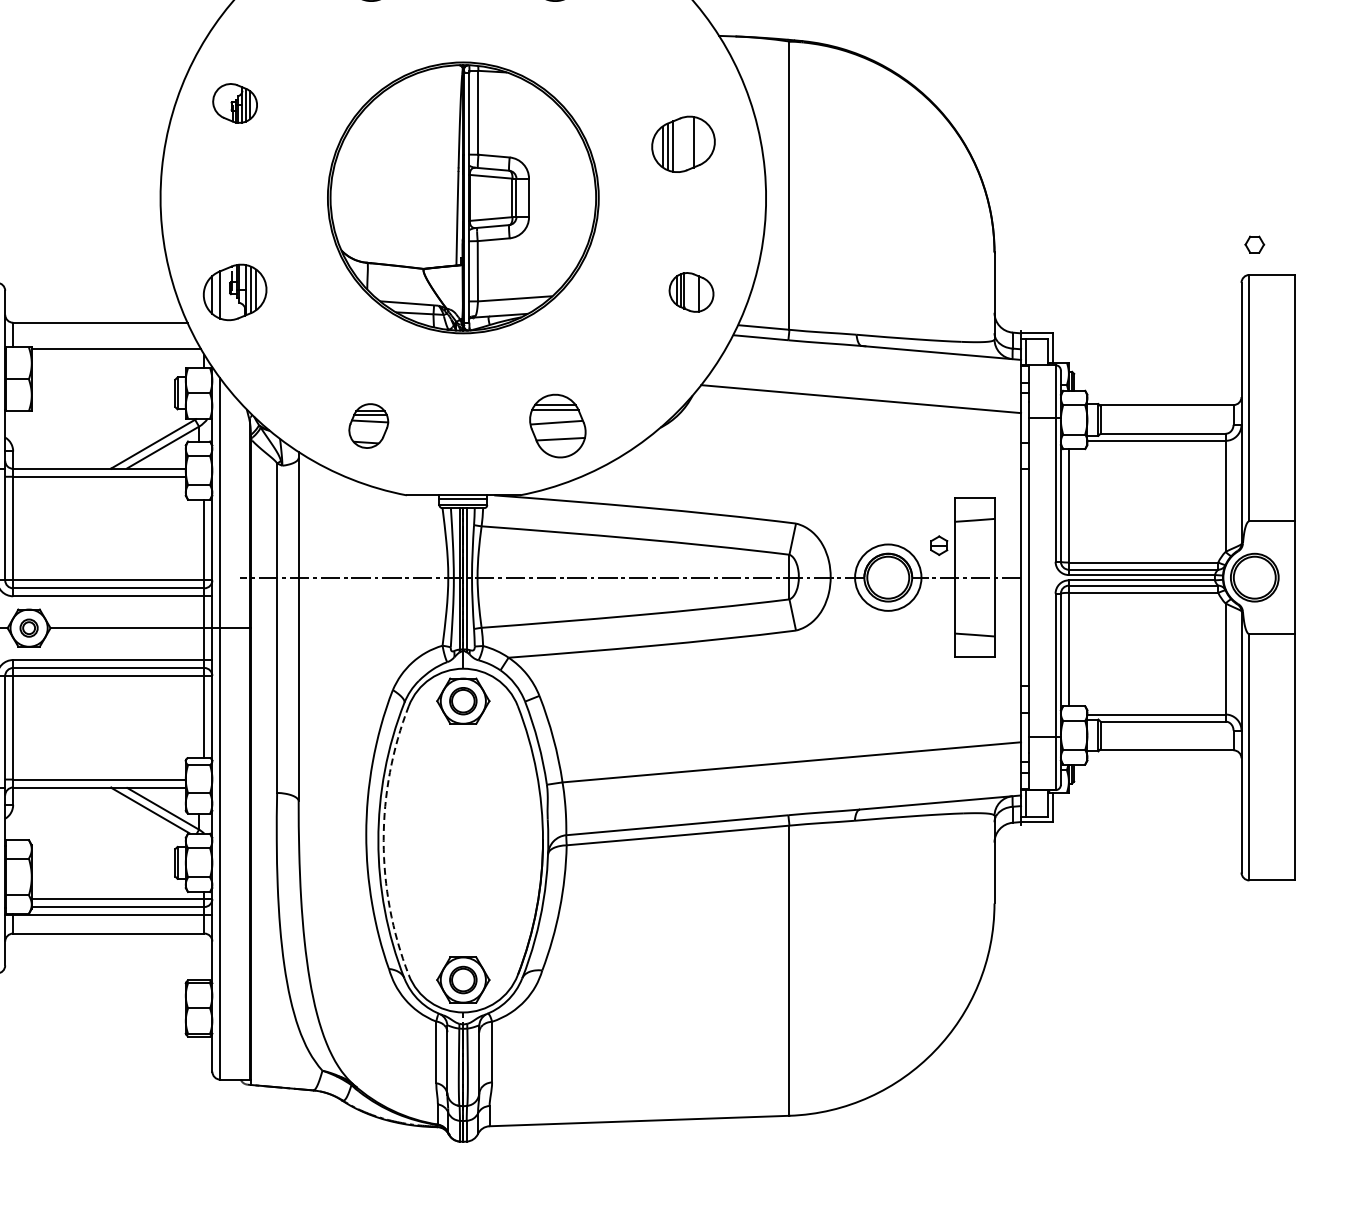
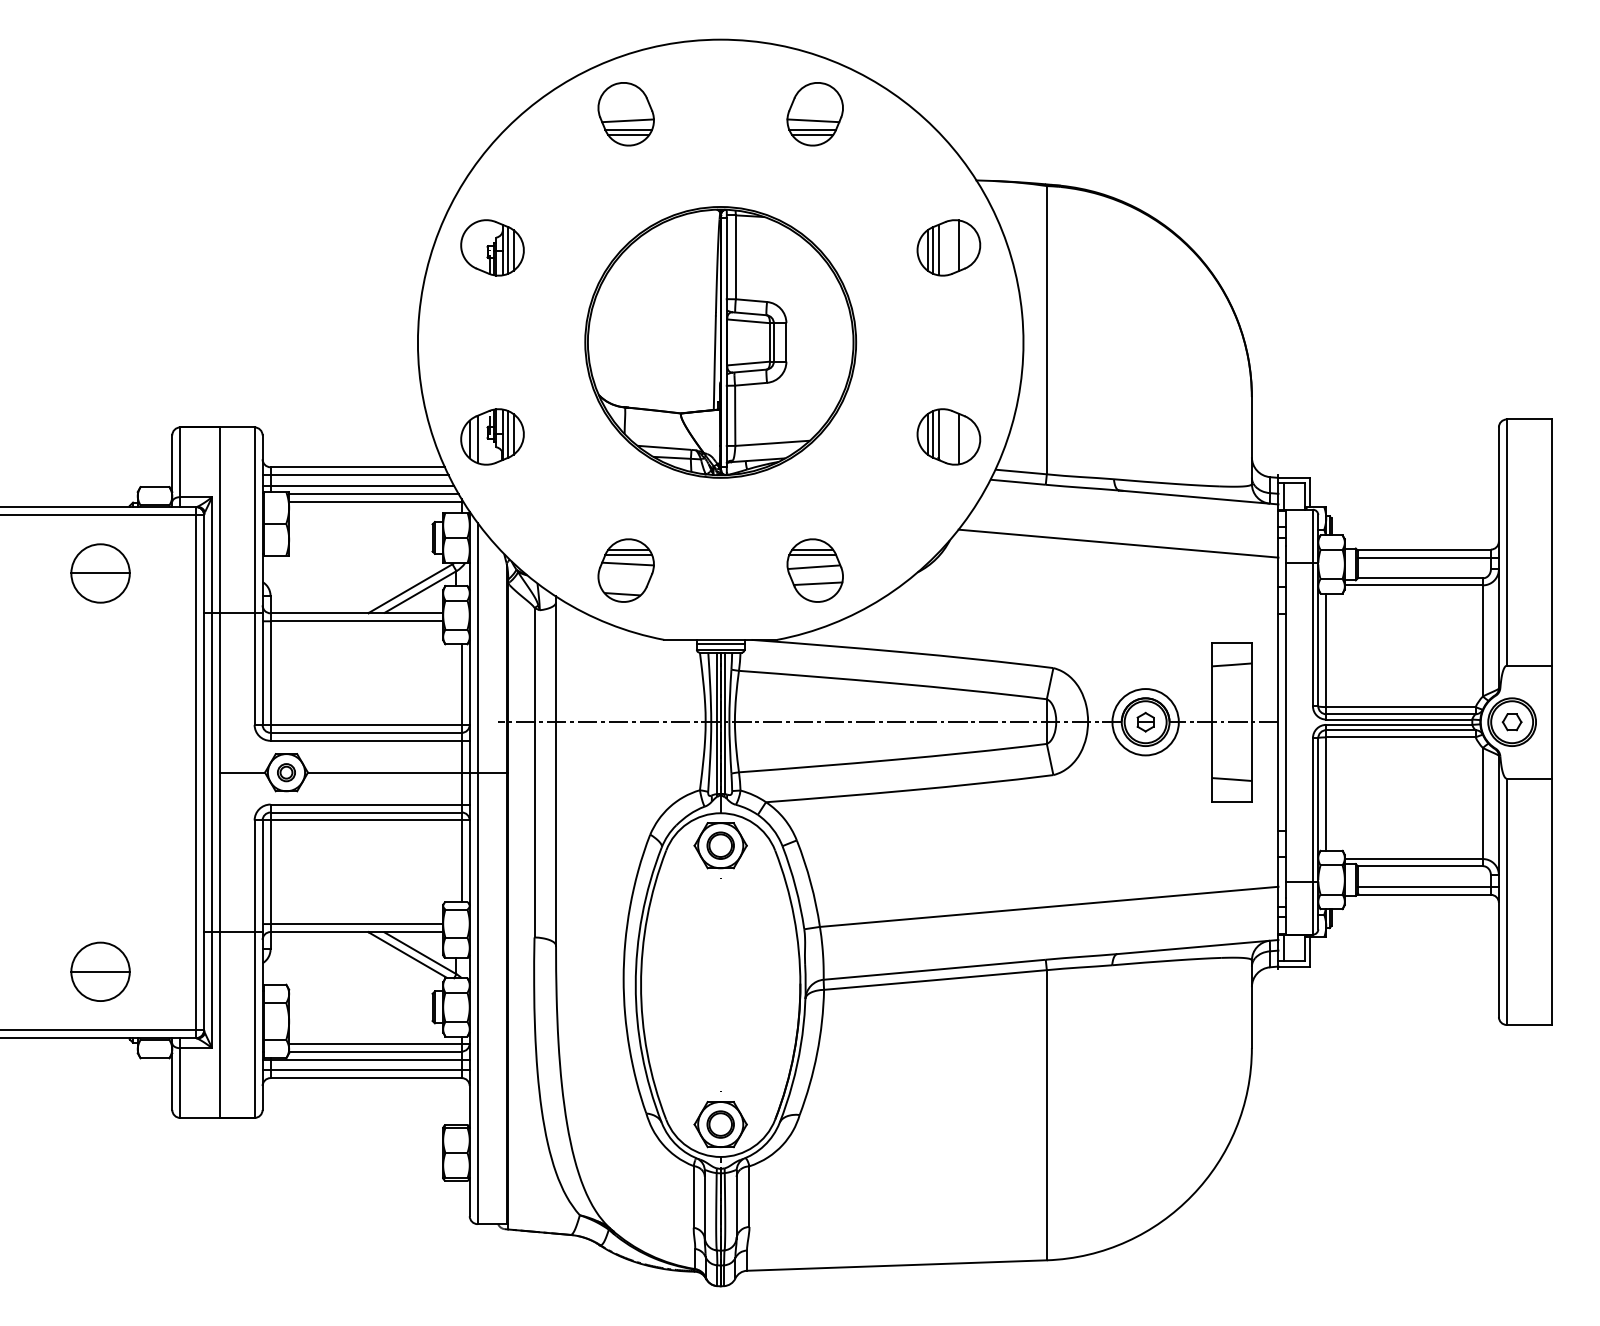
part: (235, 102) -> (492, 247), size x1.43
part: (683, 143) -> (948, 247), moved
part: (1254, 244) -> (1511, 722), moved
part: (691, 291) -> (948, 436), size x1.43
line: (98, 330) -> (355, 475), added
line: (101, 340) -> (358, 485), added
line: (119, 356) -> (376, 501), added
line: (1171, 412) -> (1428, 557), added
part: (368, 425) -> (625, 570), size x1.43
part: (939, 544) -> (1145, 721), moved
line: (1171, 741) -> (1428, 886), added
arc: (384, 840) -> (641, 985), dashed -> solid
line: (108, 925) -> (365, 1070), added

